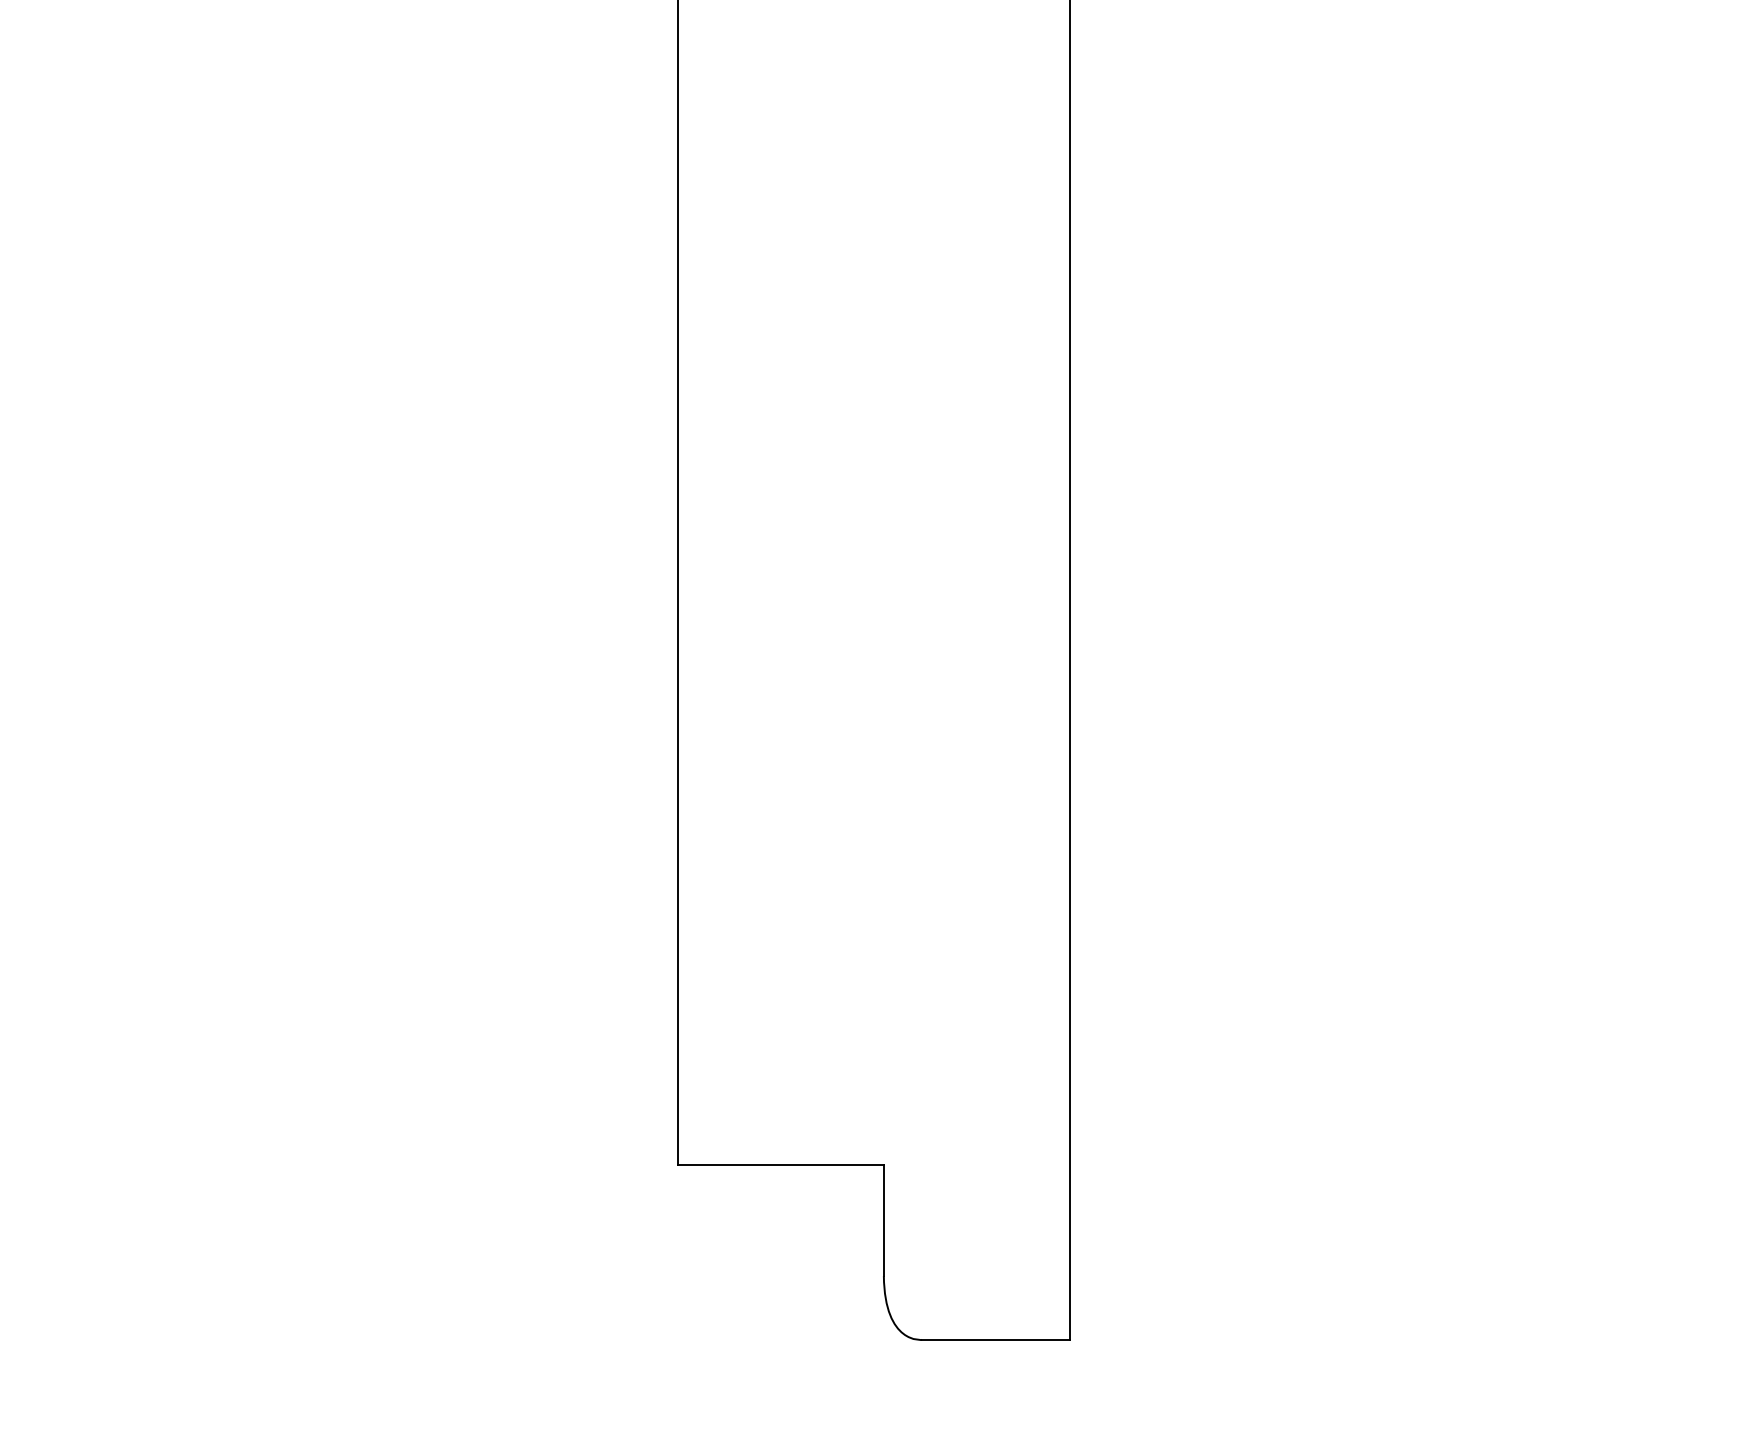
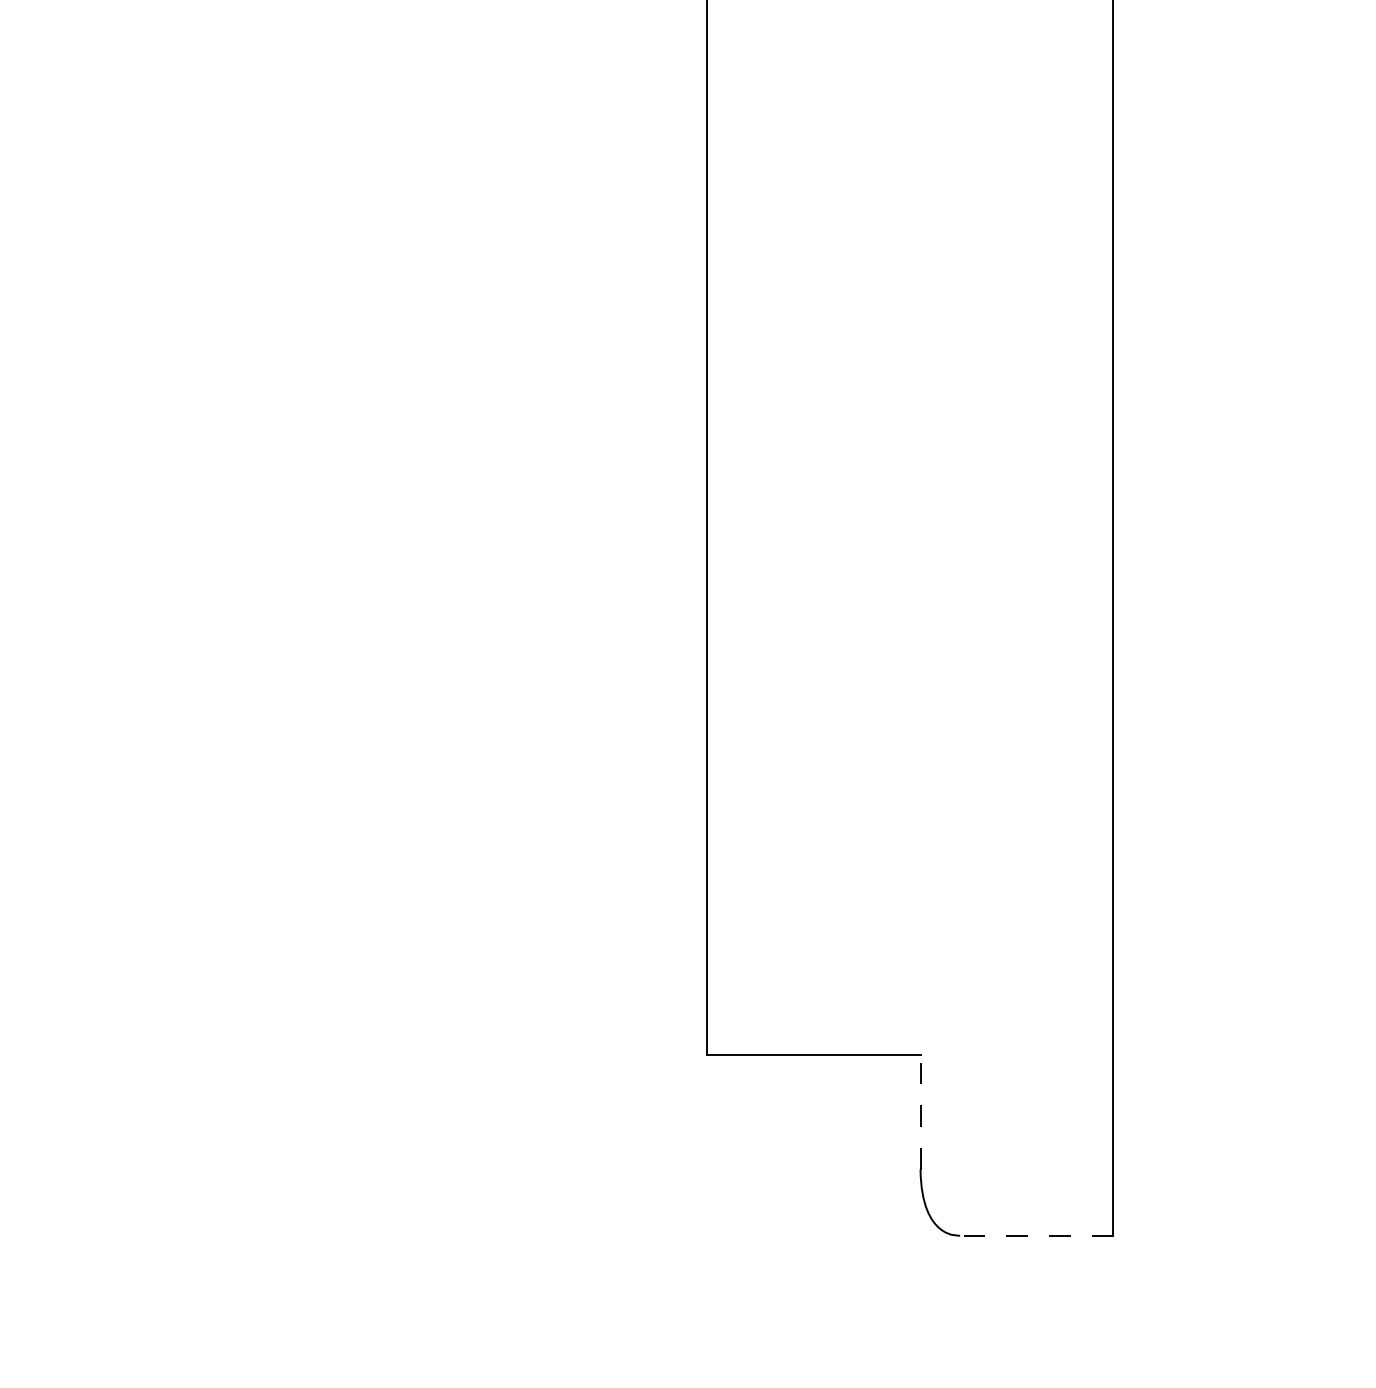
line: (883, 1220) -> (920, 1112), solid -> dashed
line: (996, 1339) -> (1037, 1235), solid -> dashed

